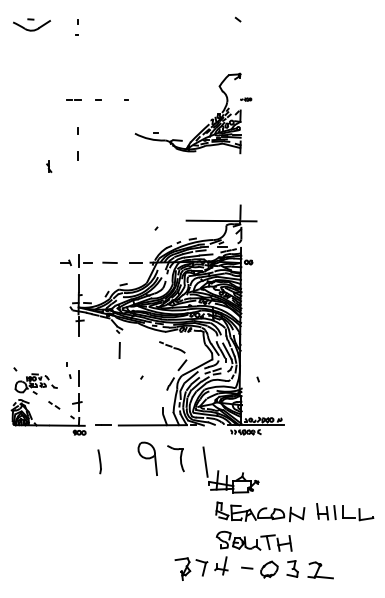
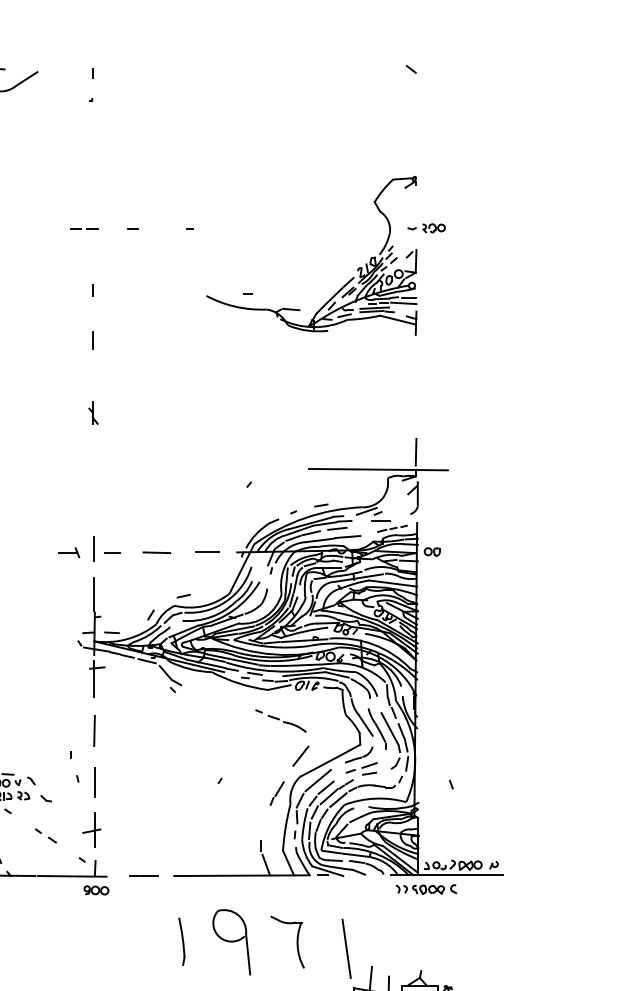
part: (245, 99) -> (426, 228), size x1.67
part: (49, 166) -> (94, 412), moved
line: (119, 350) -> (94, 730), moved
line: (99, 461) -> (181, 941), moved

